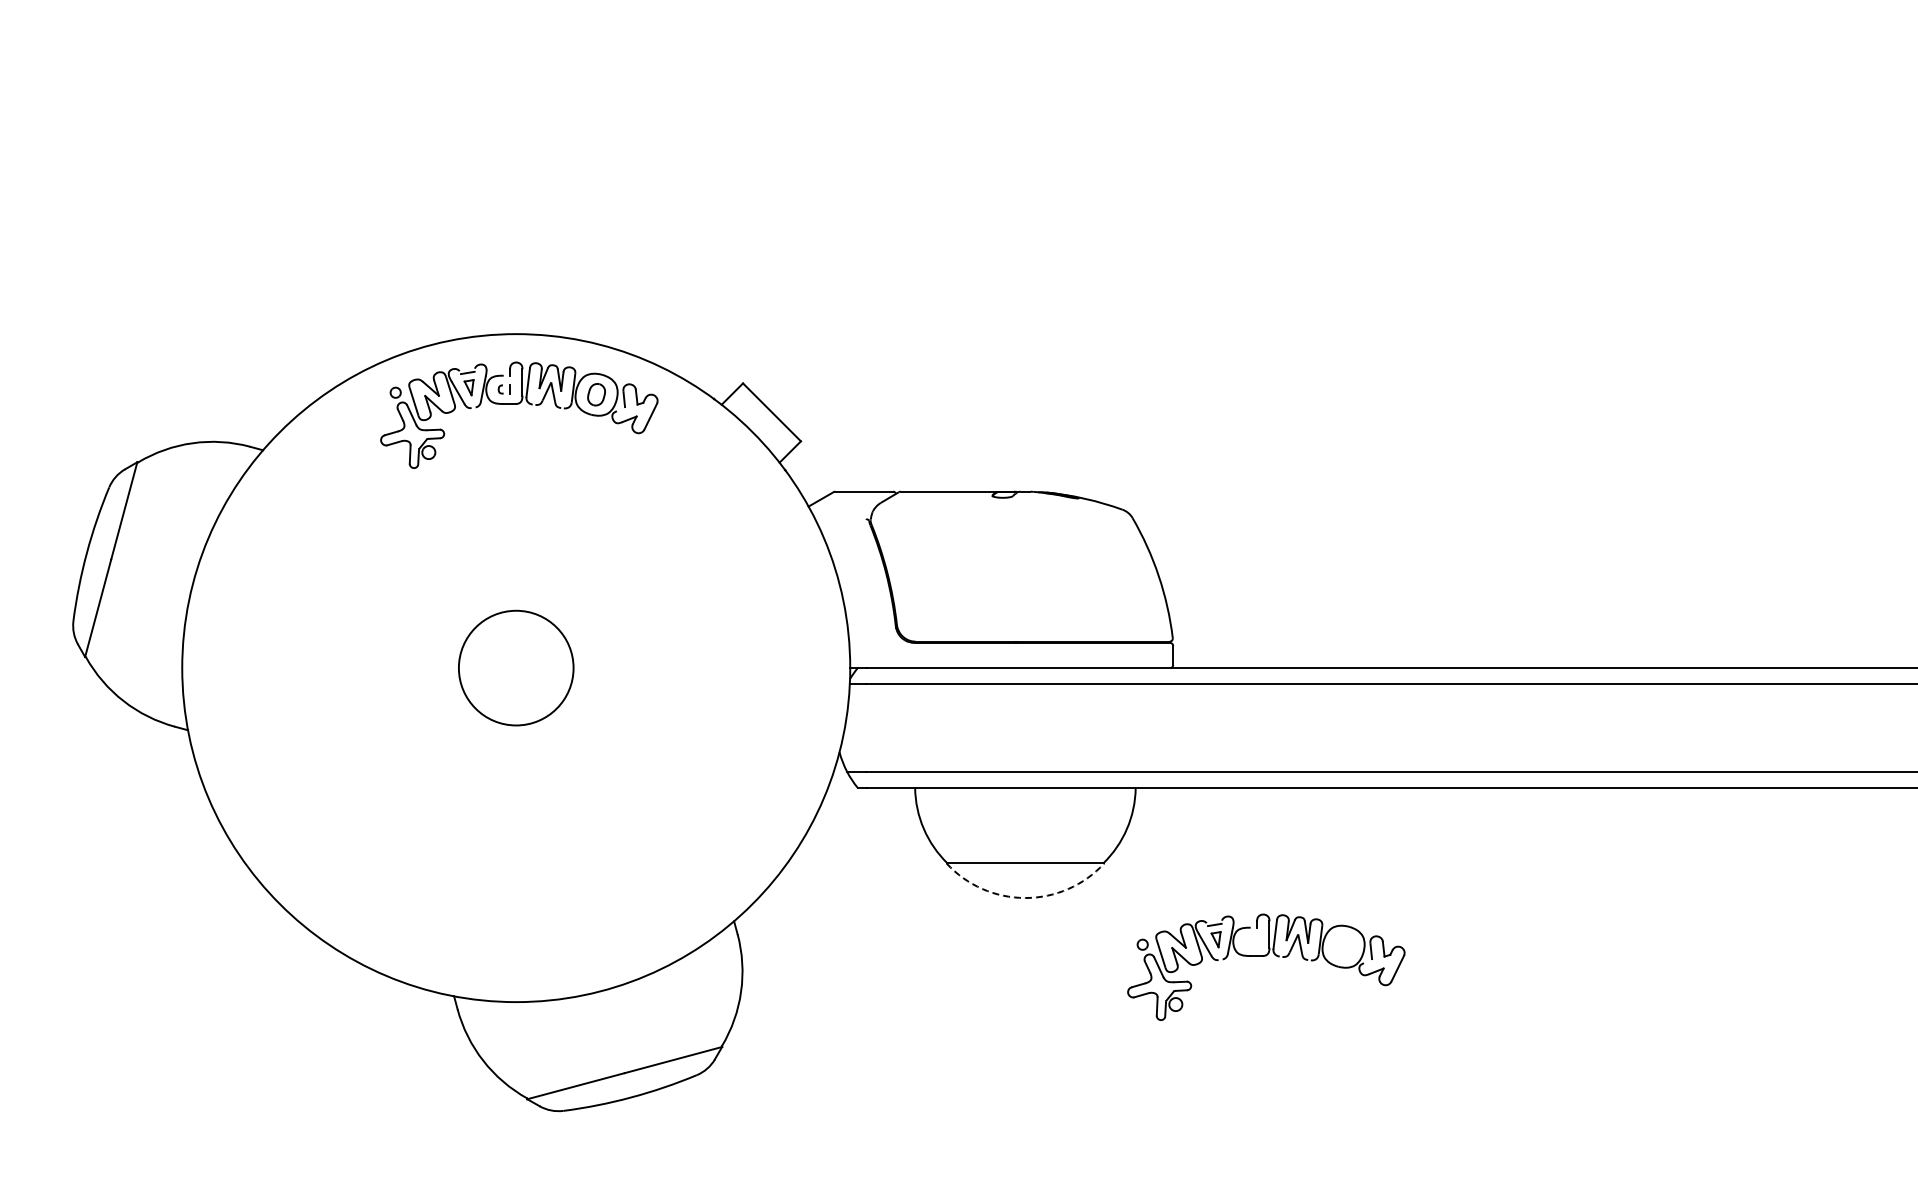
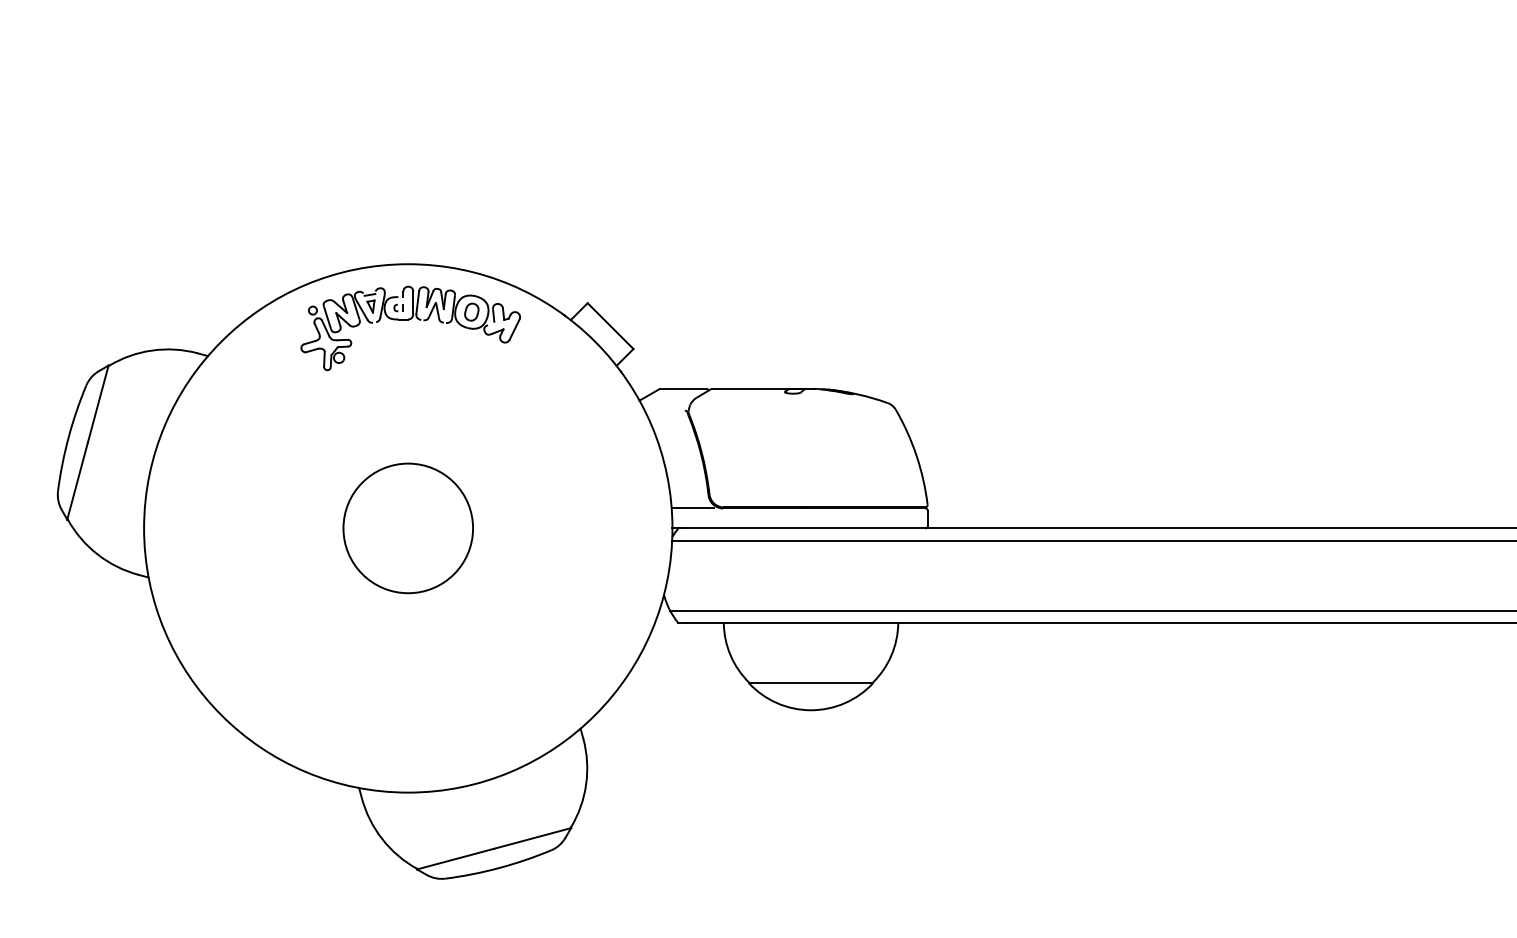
line: (876, 642) -> (693, 508), added
circle: (516, 668) -> (408, 528), size x1.43
arc: (1025, 898) -> (811, 710), dashed -> solid
part: (1266, 956) -> (1001, 756), removed

